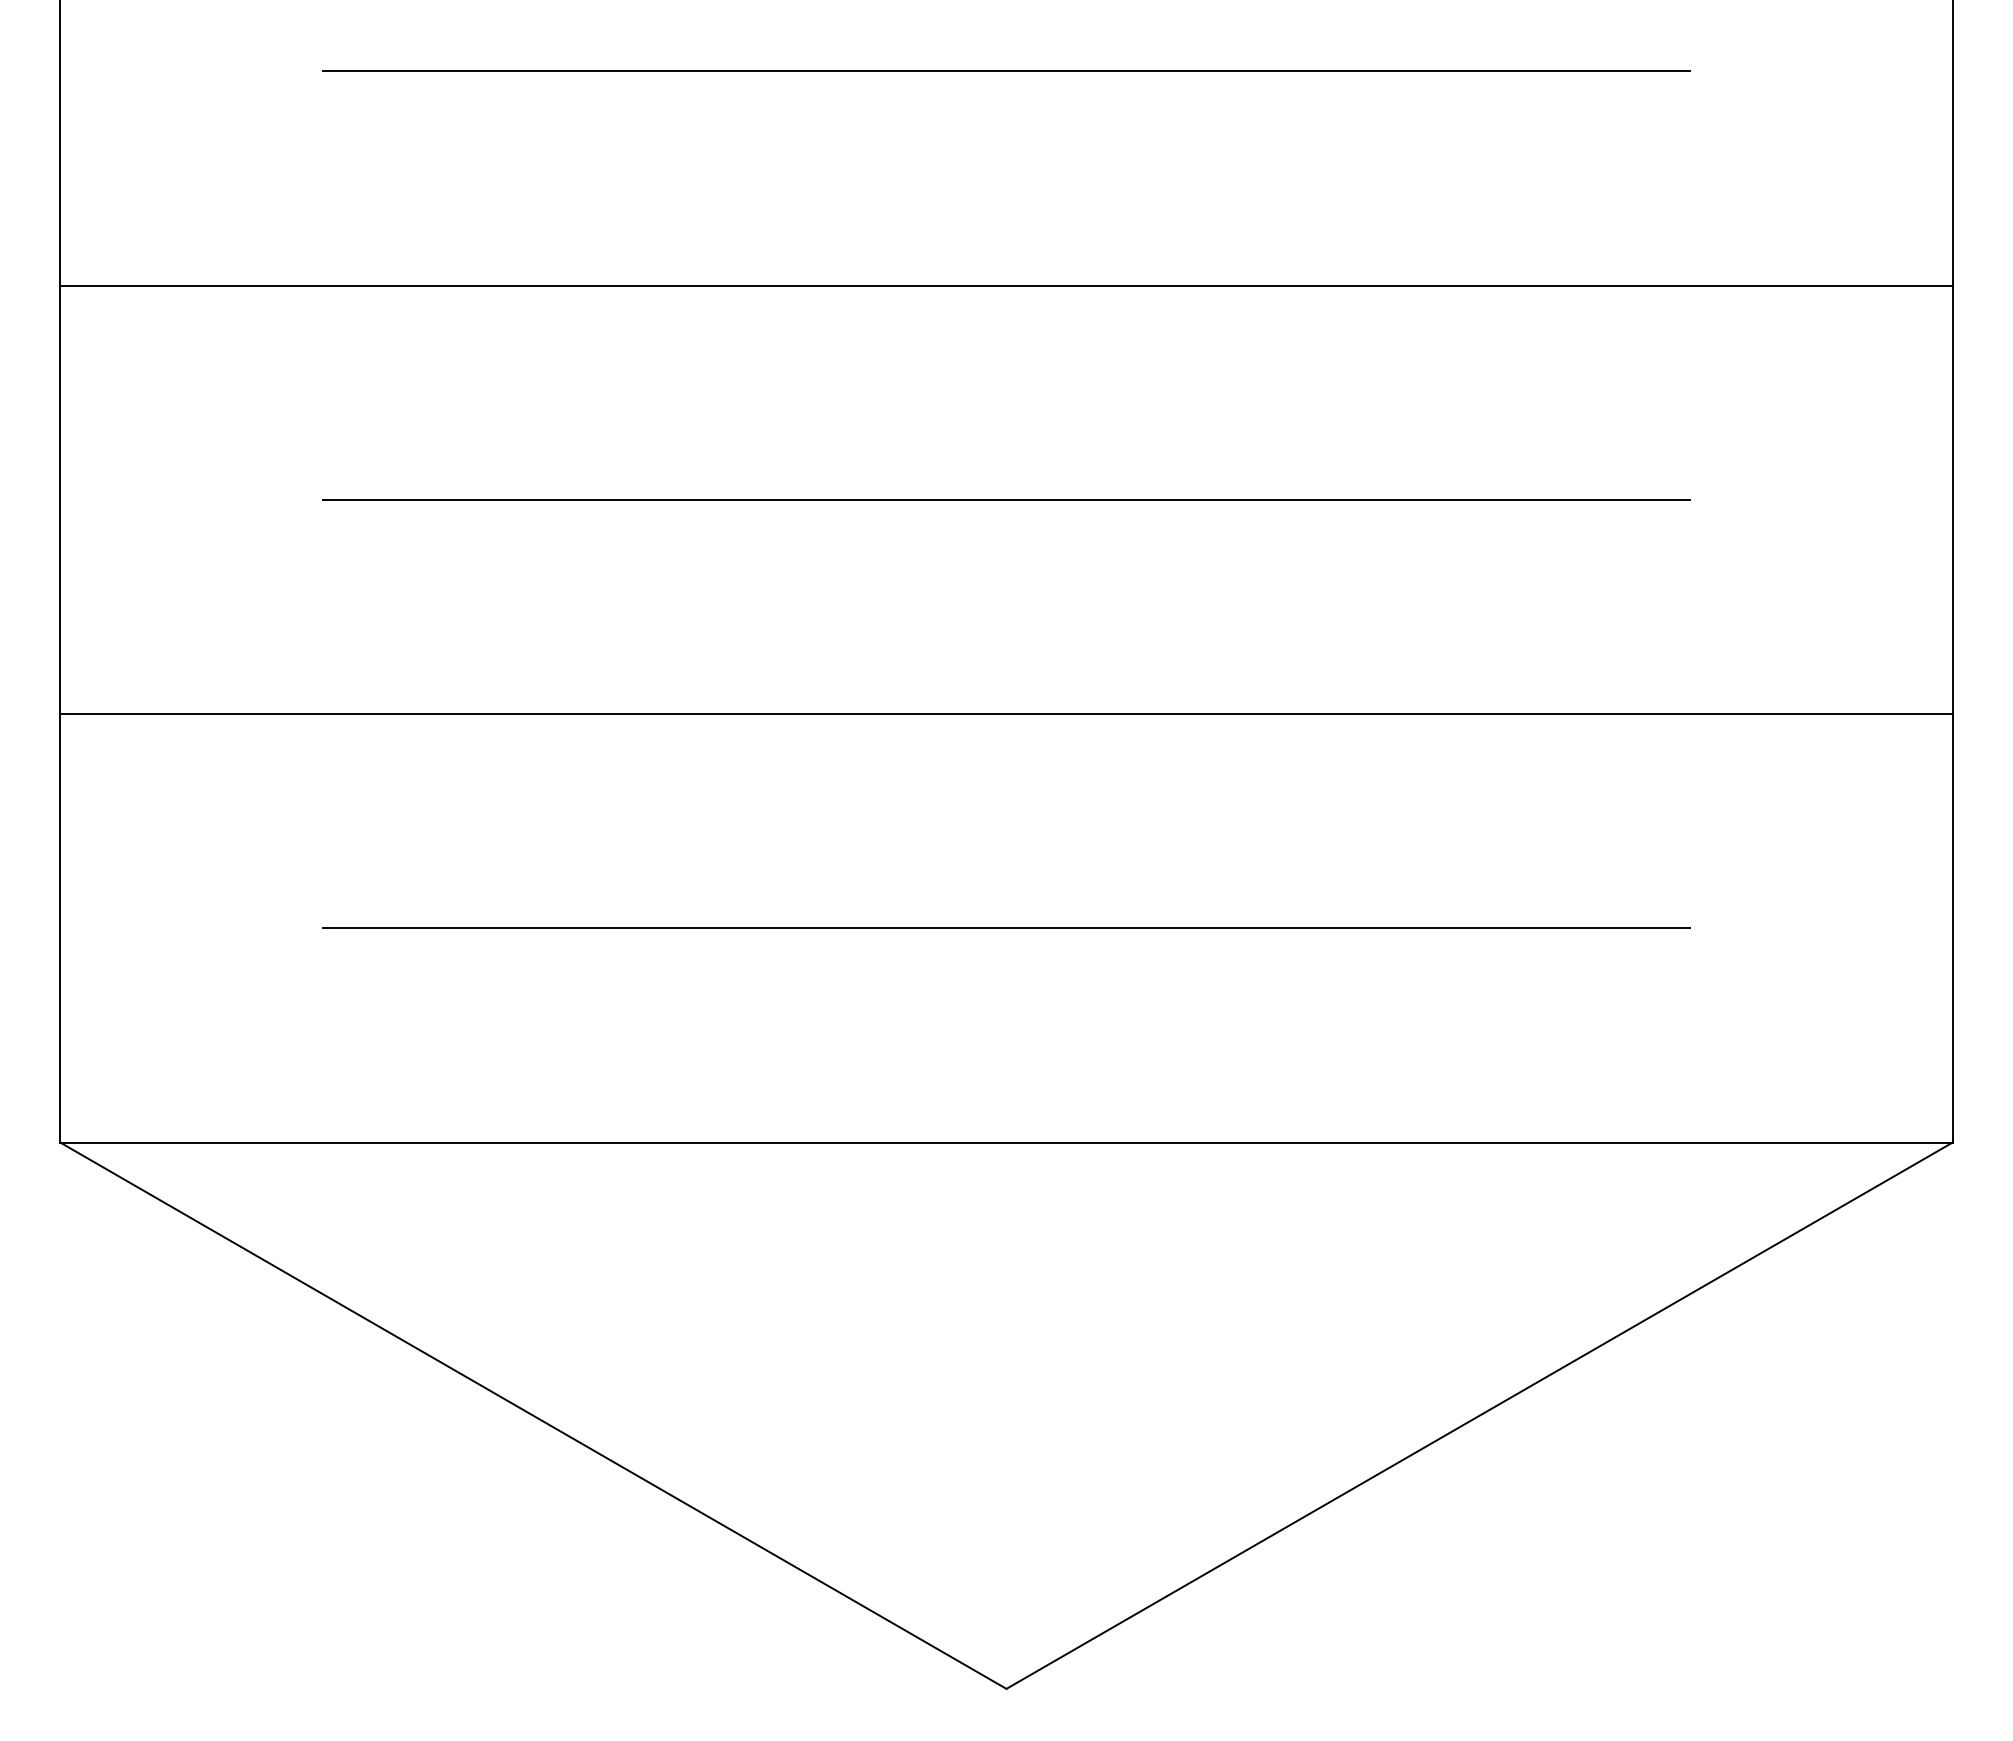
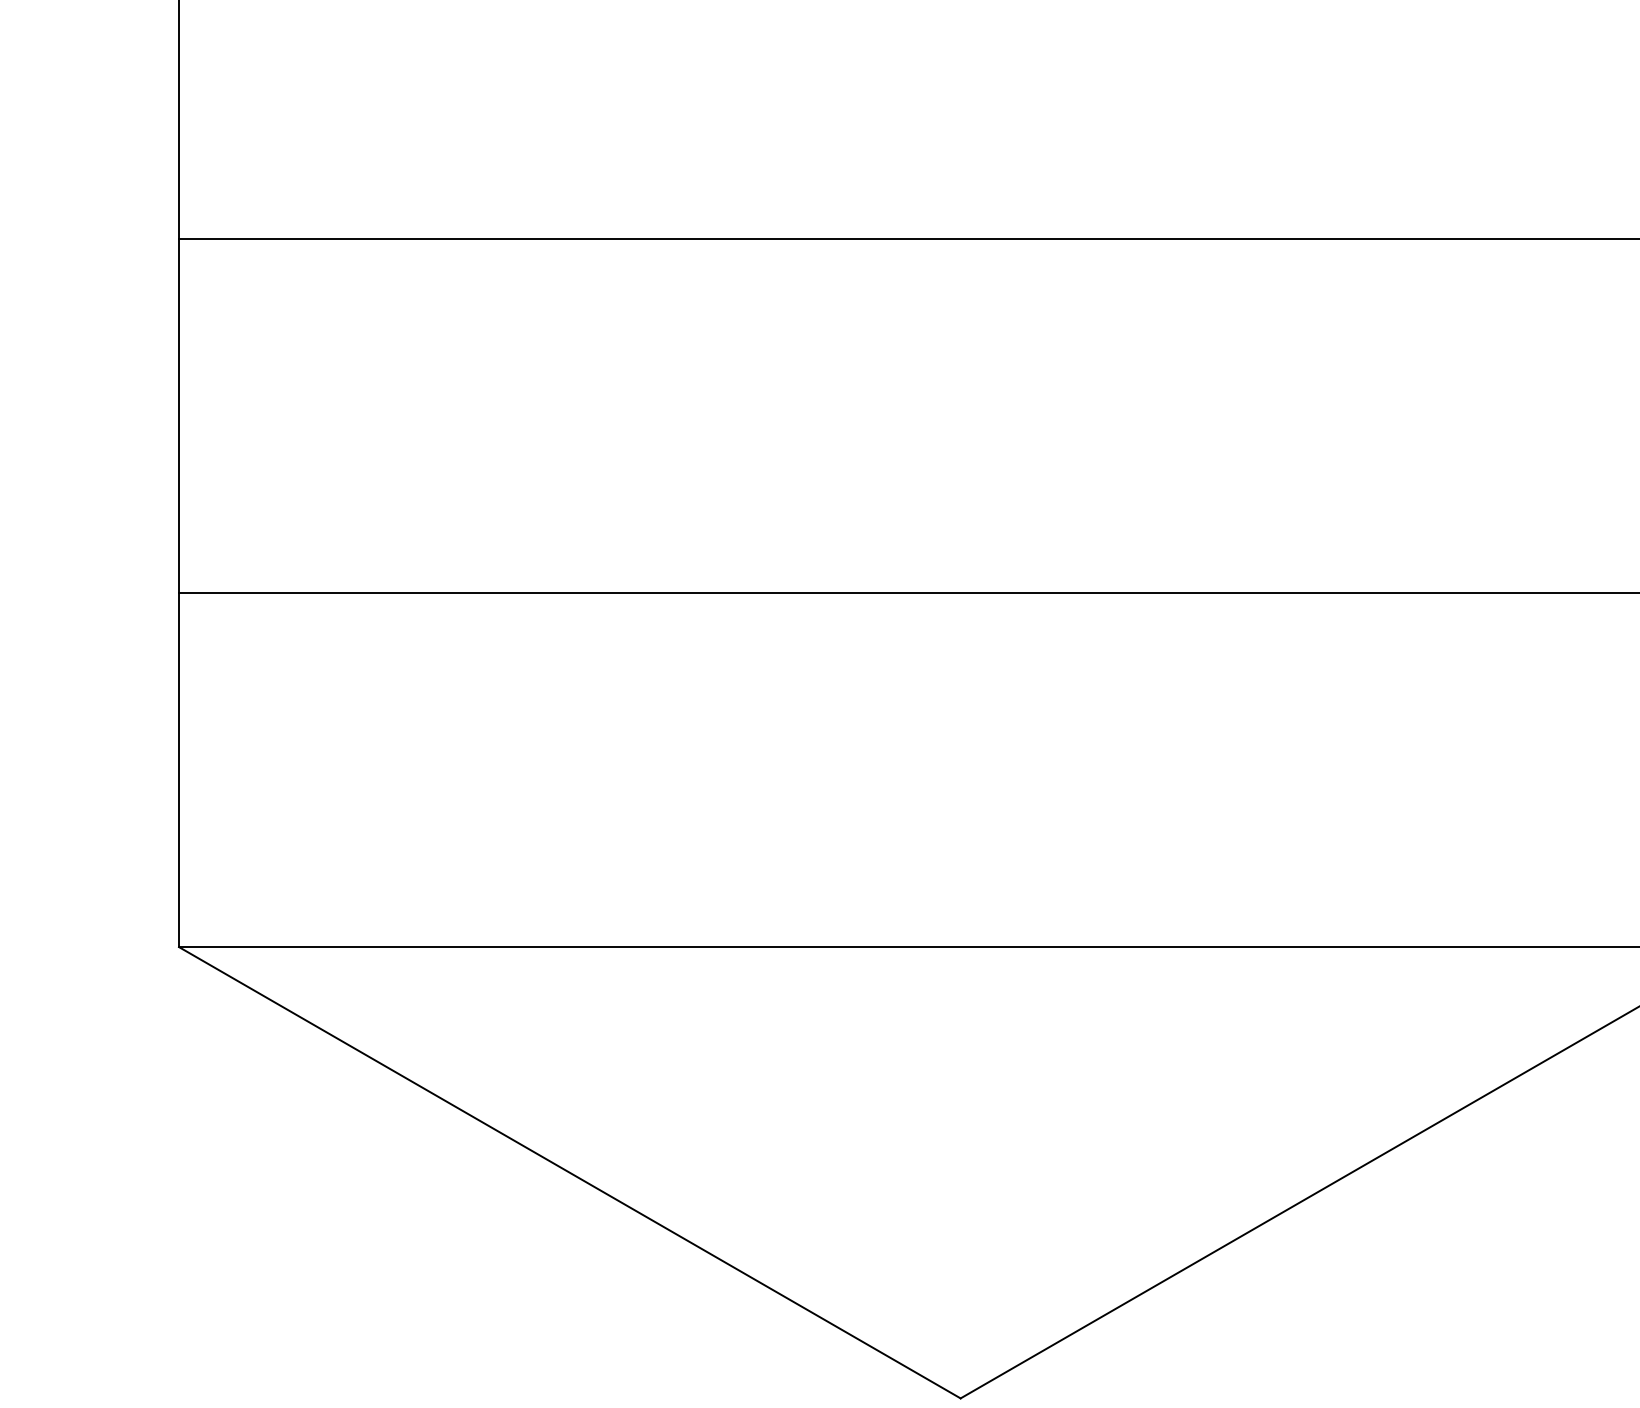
line: (1006, 71) -> (960, 62), removed
line: (1006, 499) -> (960, 415), removed
line: (1006, 928) -> (960, 770), removed

